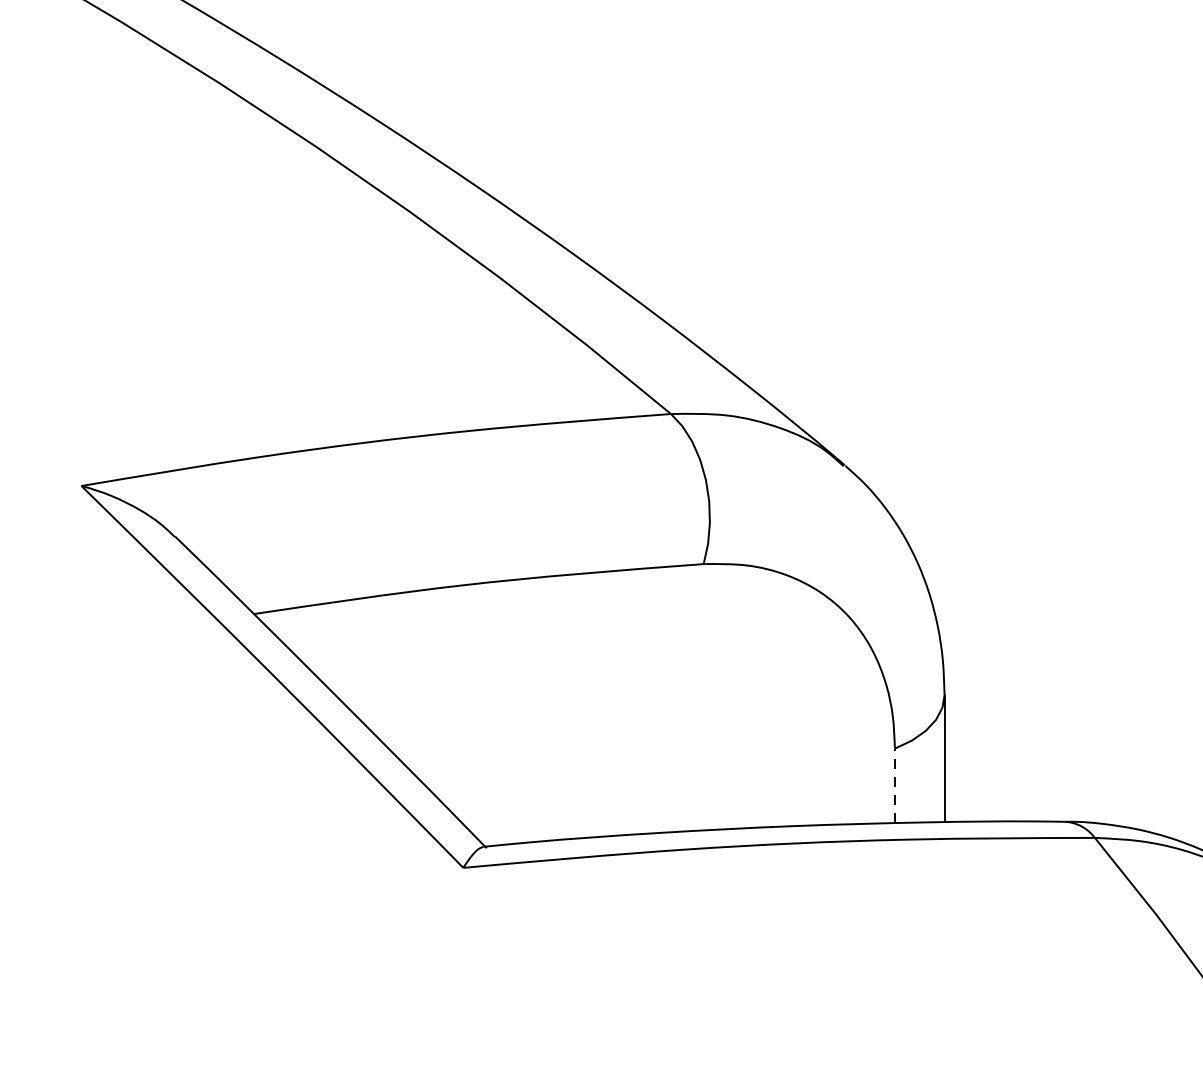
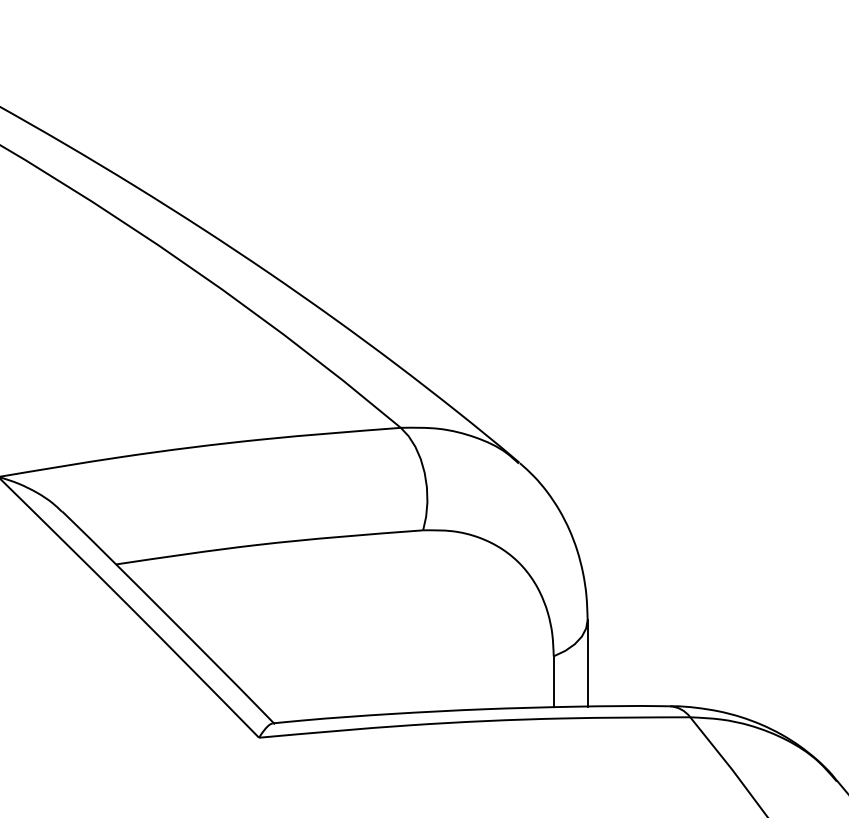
line: (894, 785) -> (553, 681), dashed -> solid

